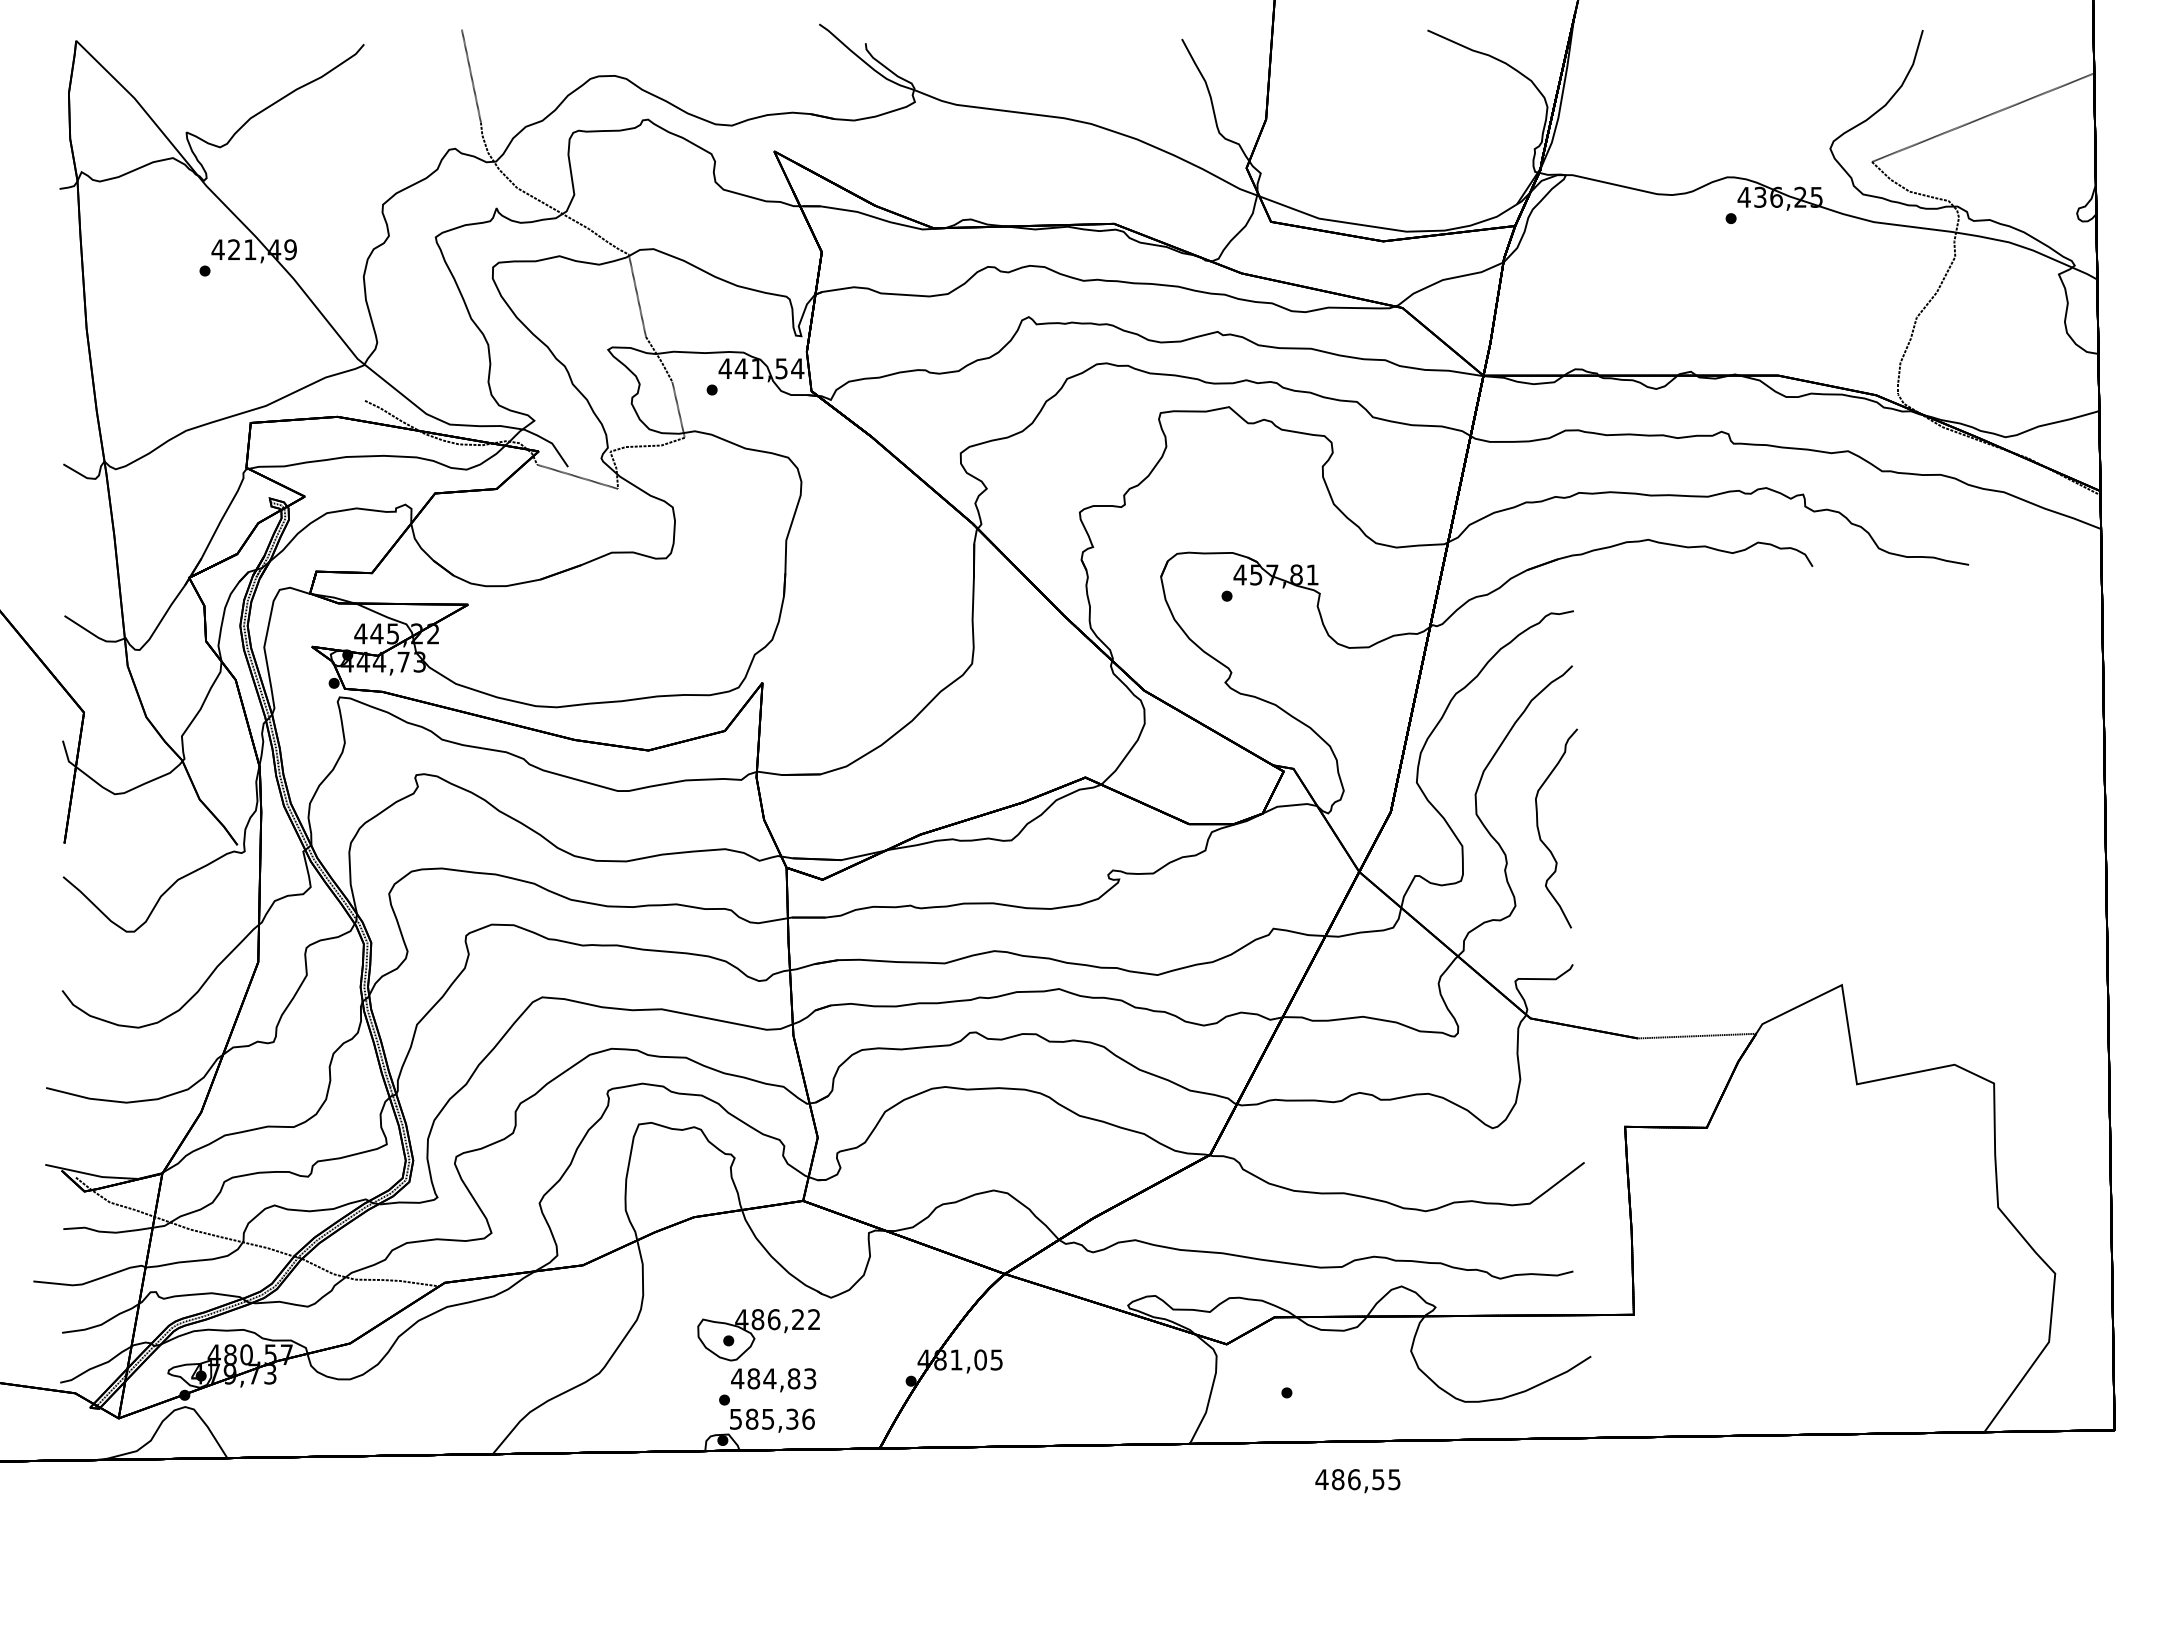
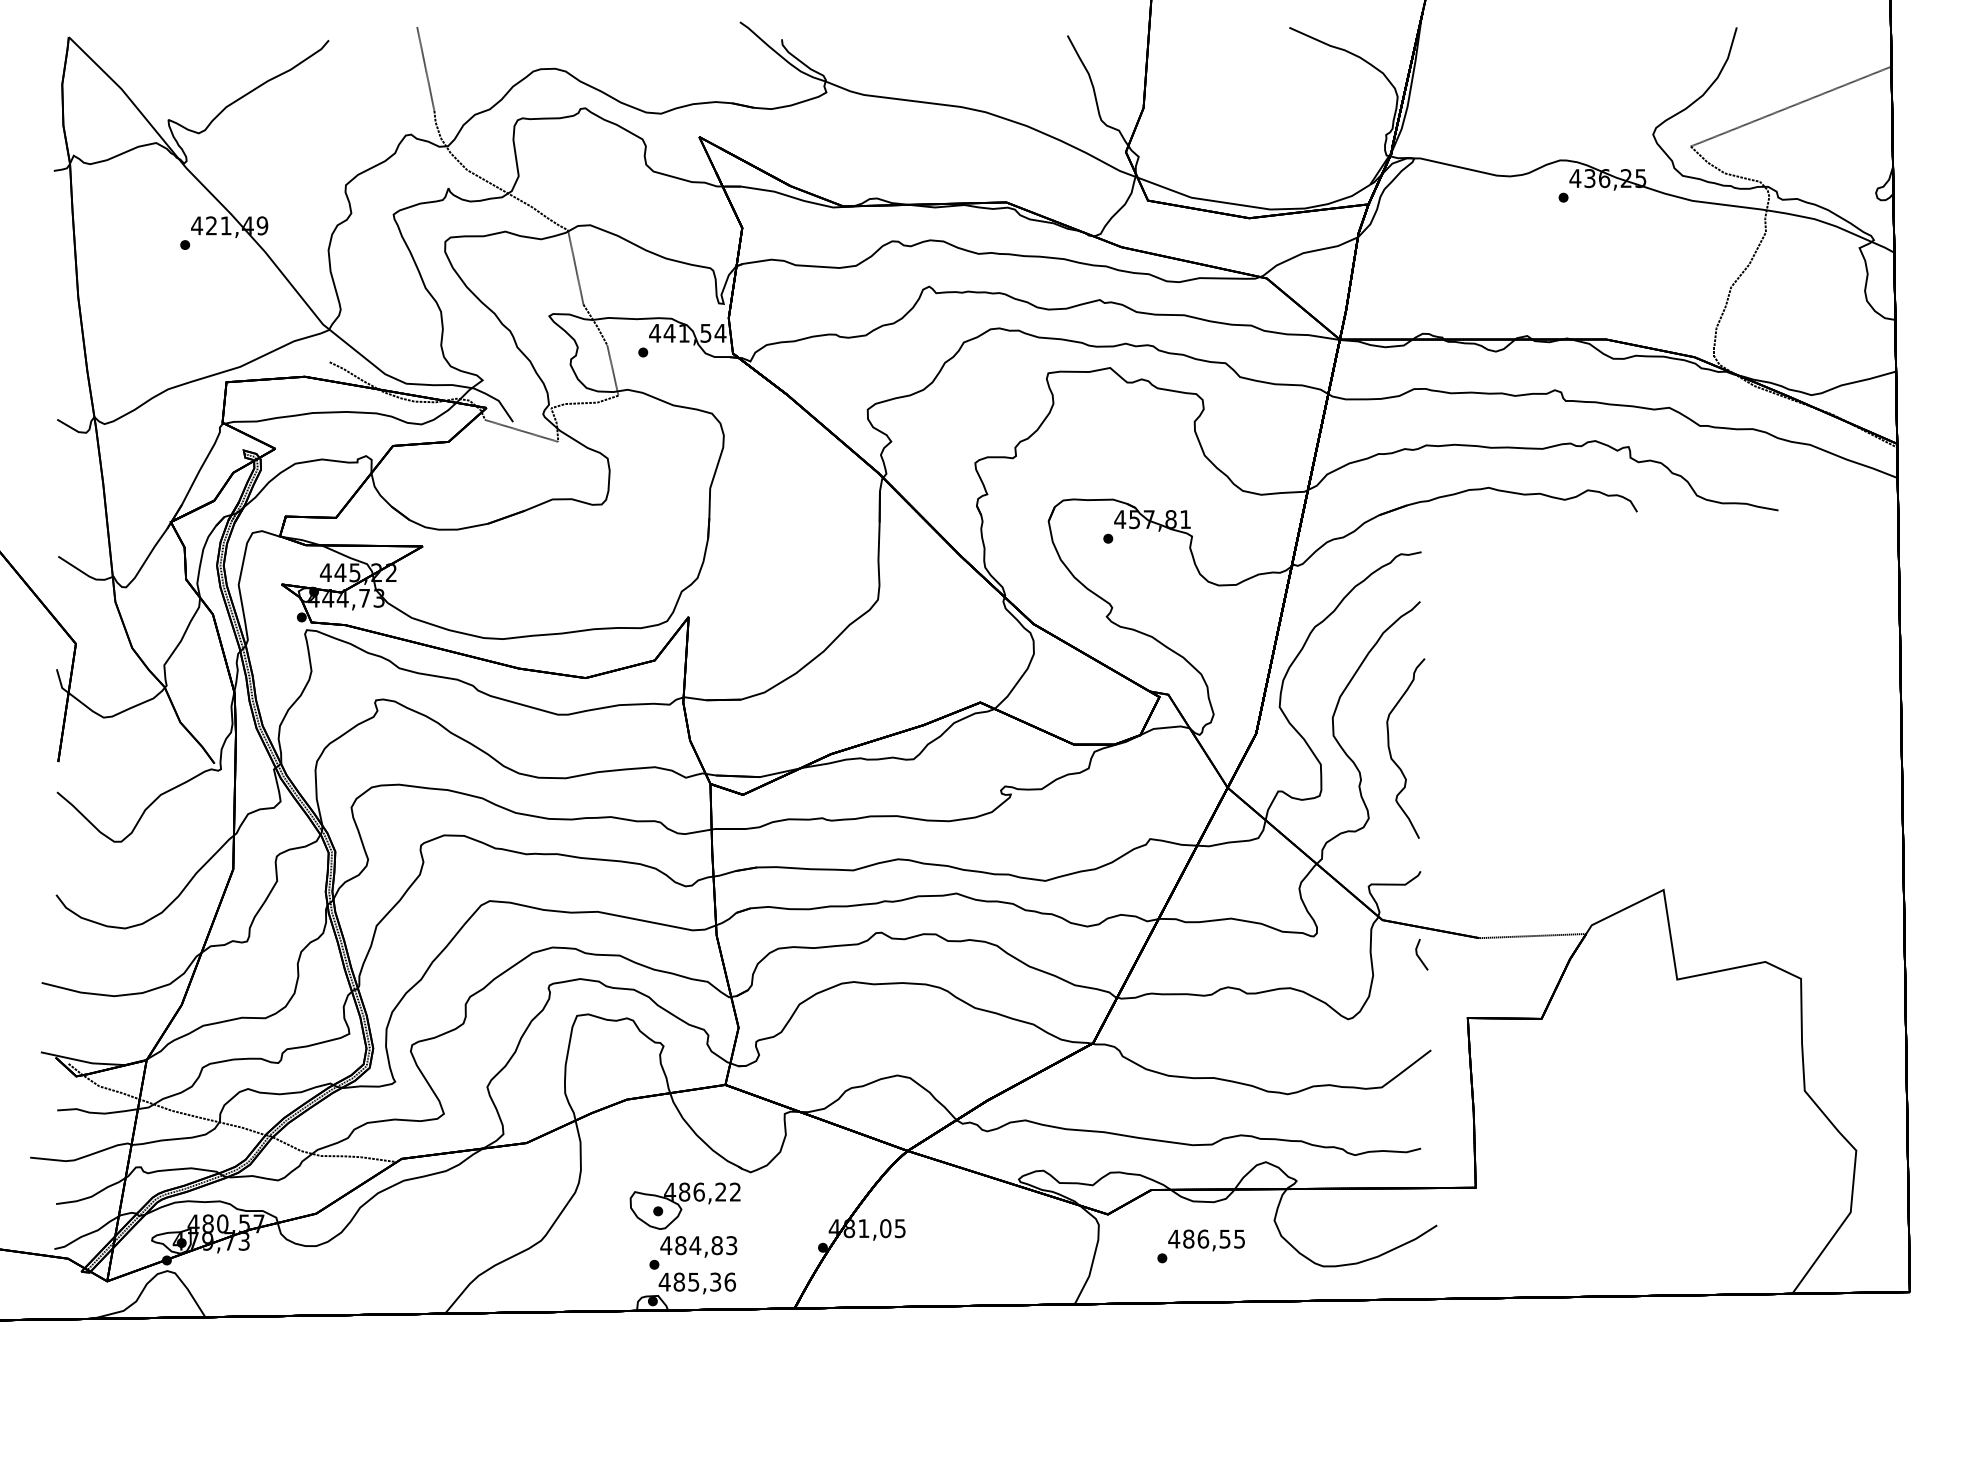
line: (1571, 1058) -> (1419, 956), added
text: (735, 1419) -> (664, 1282), 585,36 -> 485,36
text: (1357, 1481) -> (1206, 1240), moved

